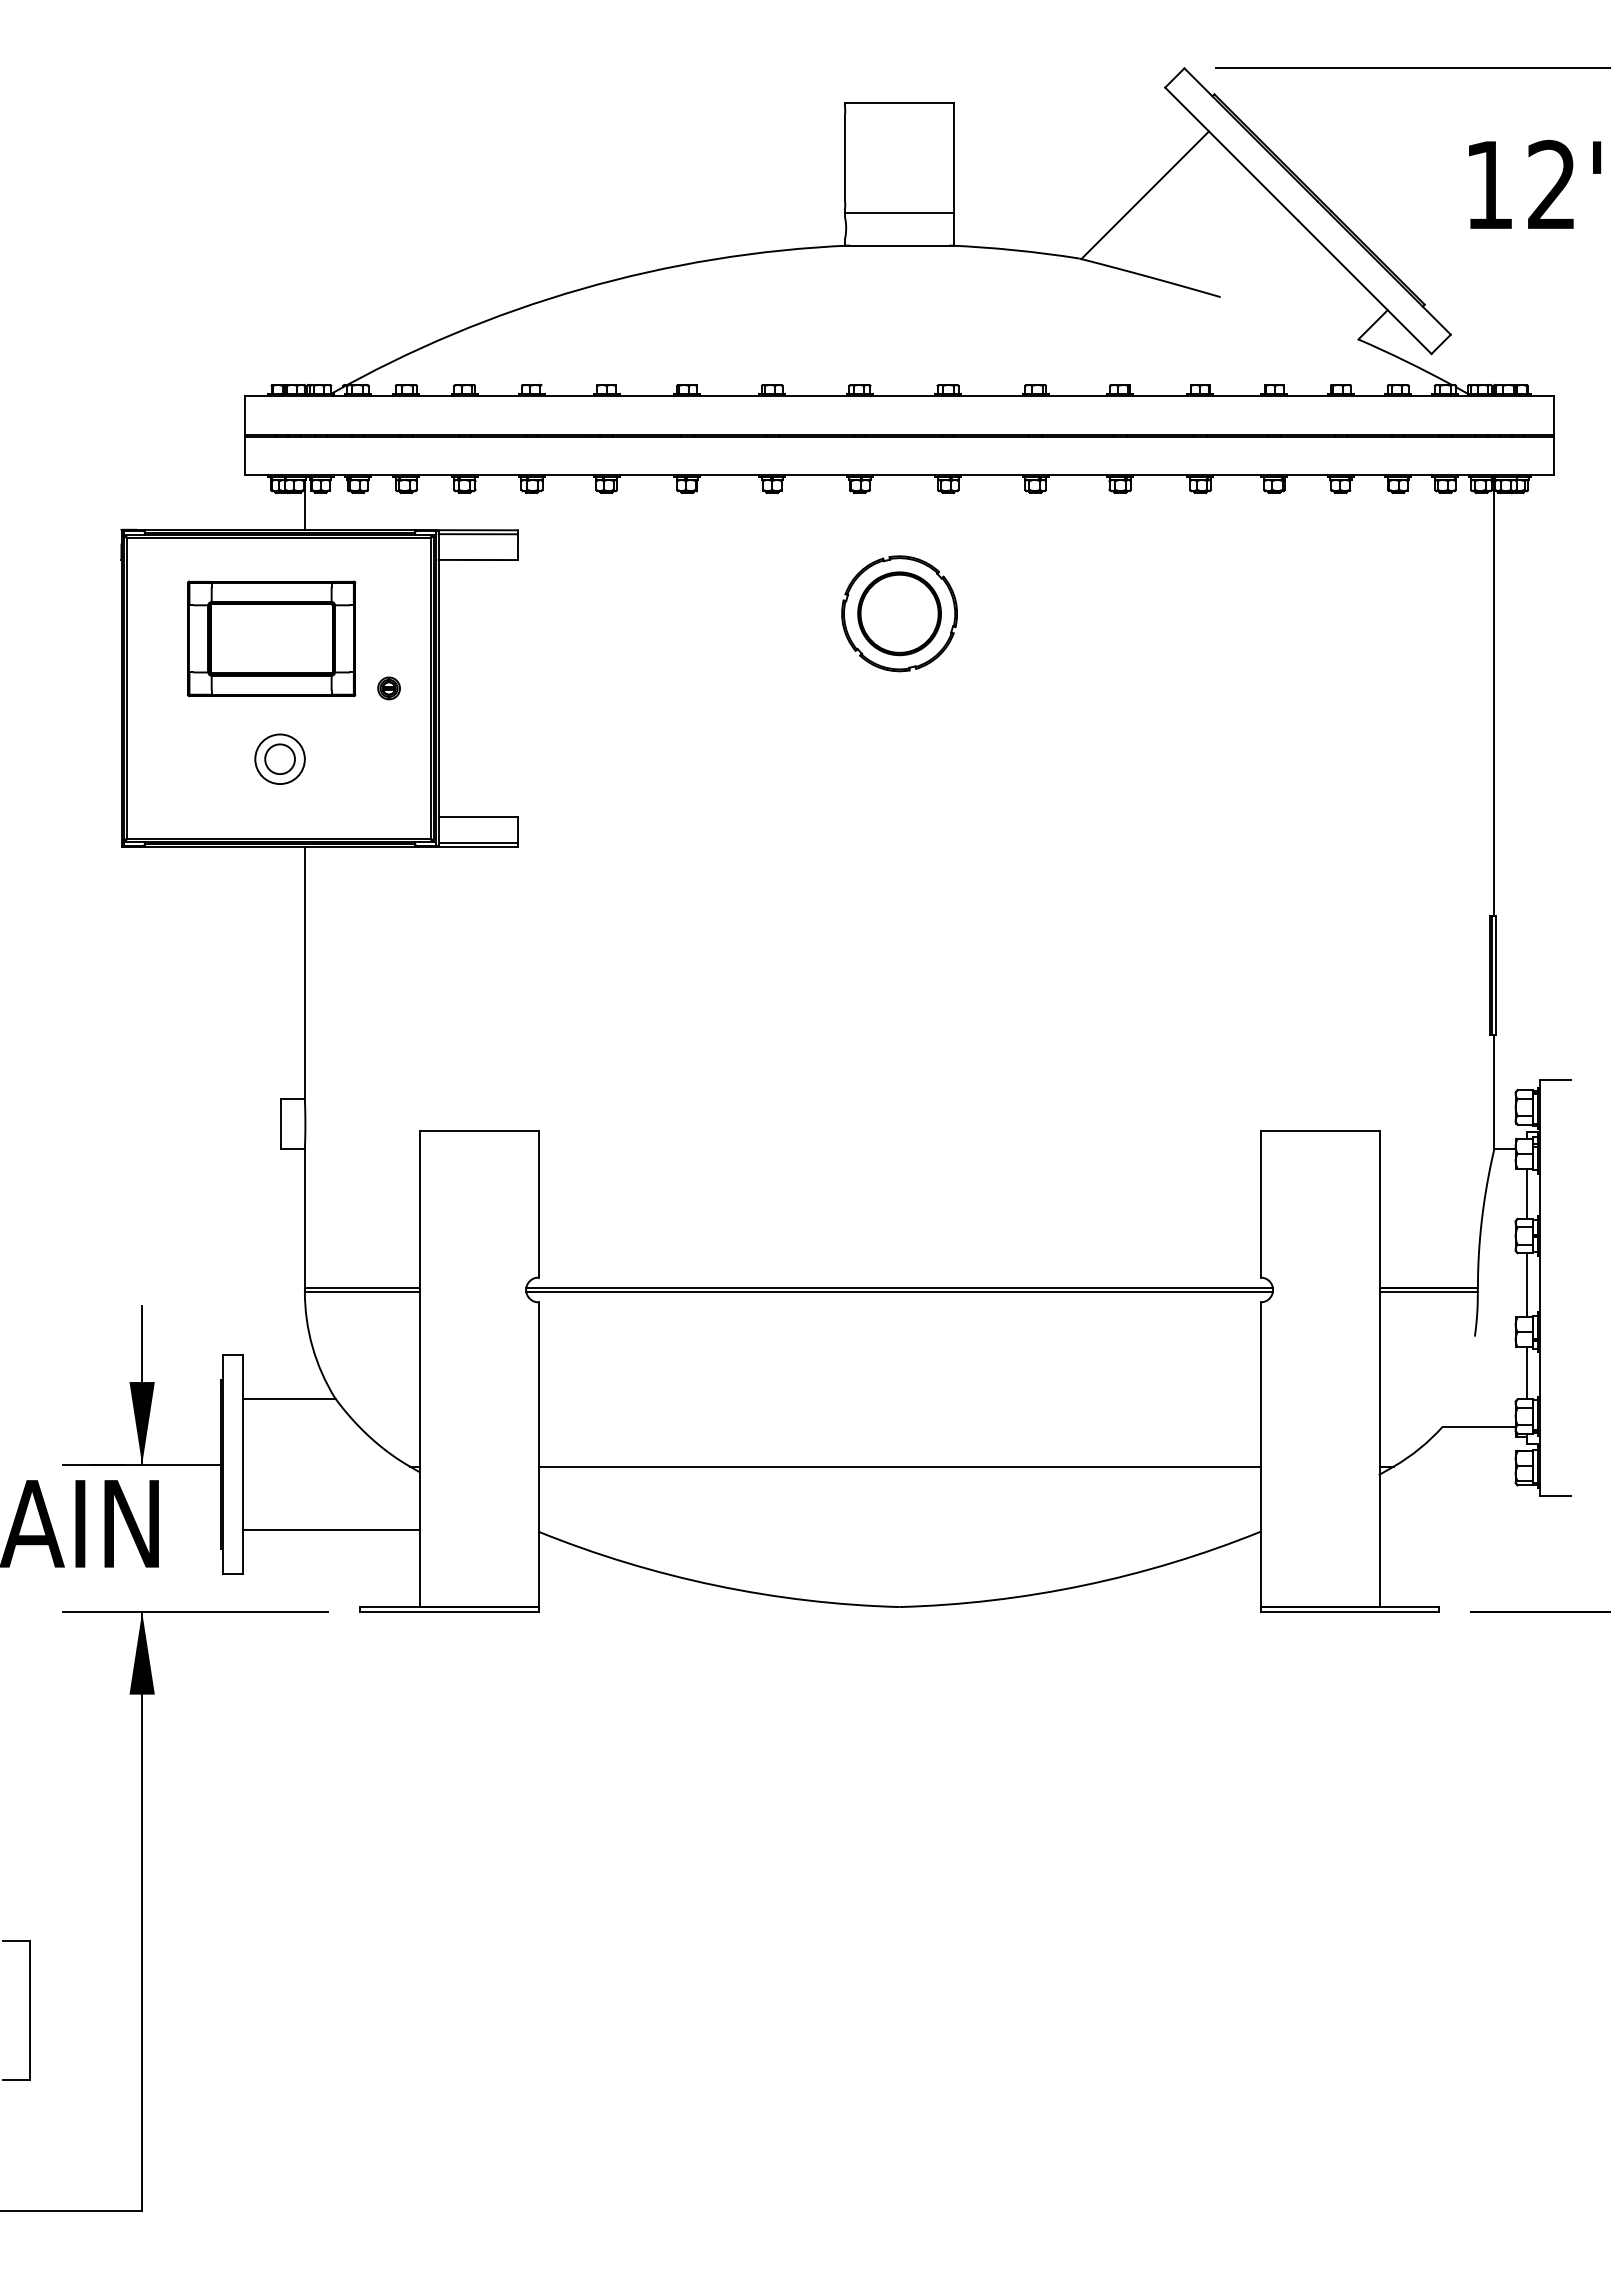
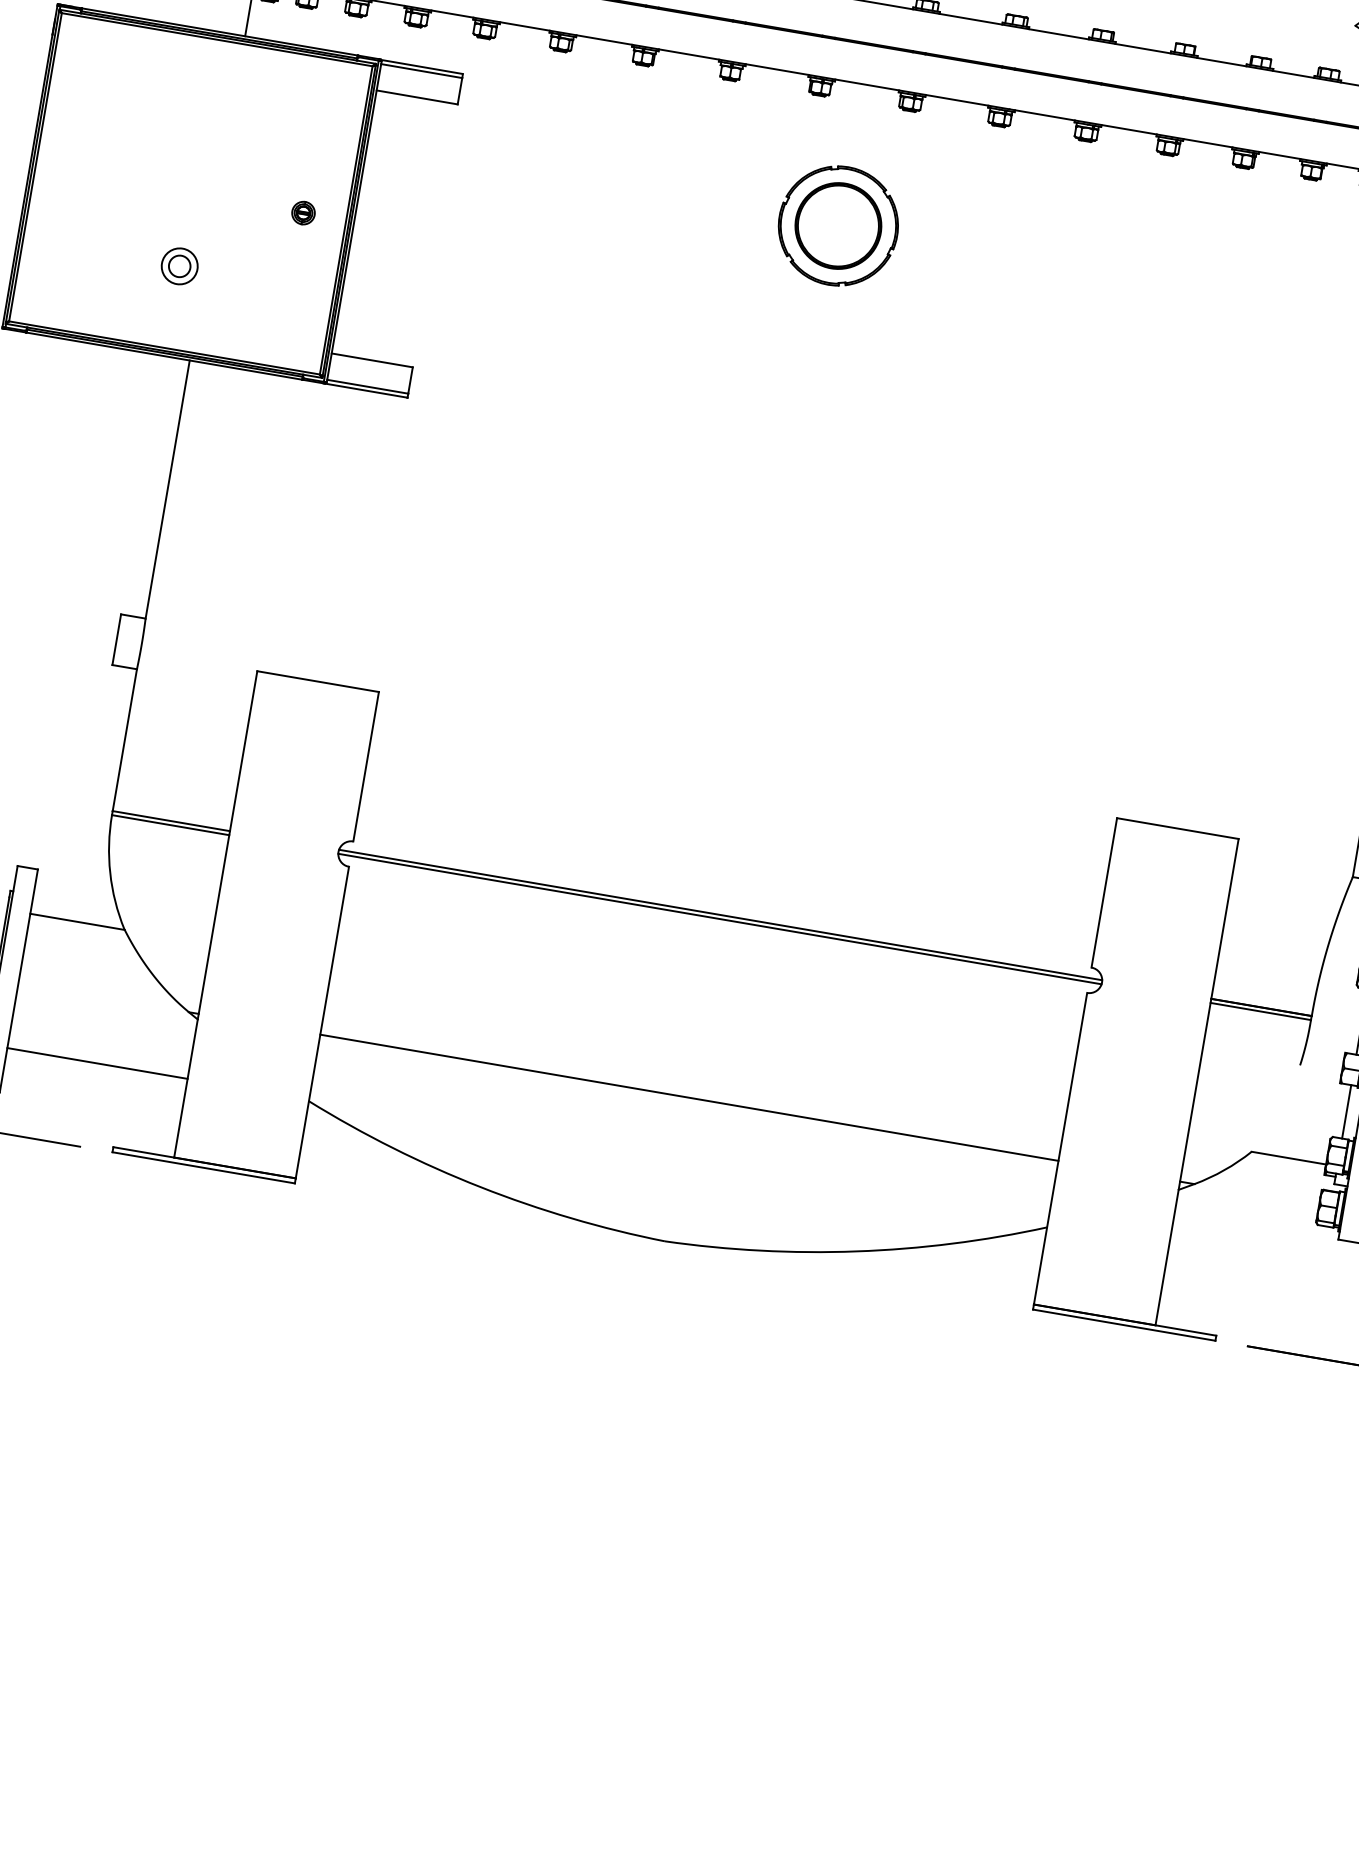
part: (271, 638) -> (192, 141), removed
part: (279, 758) -> (179, 265), size x0.7

